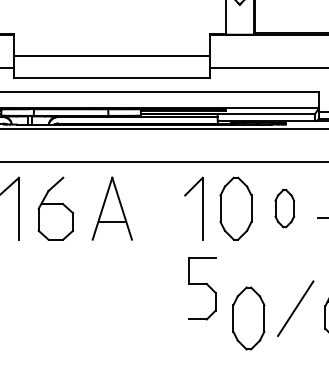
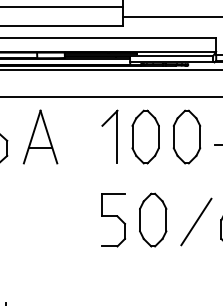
part: (284, 208) -> (186, 136), size x1.67
part: (202, 288) -> (113, 220), moved
part: (248, 318) -> (152, 220), moved

